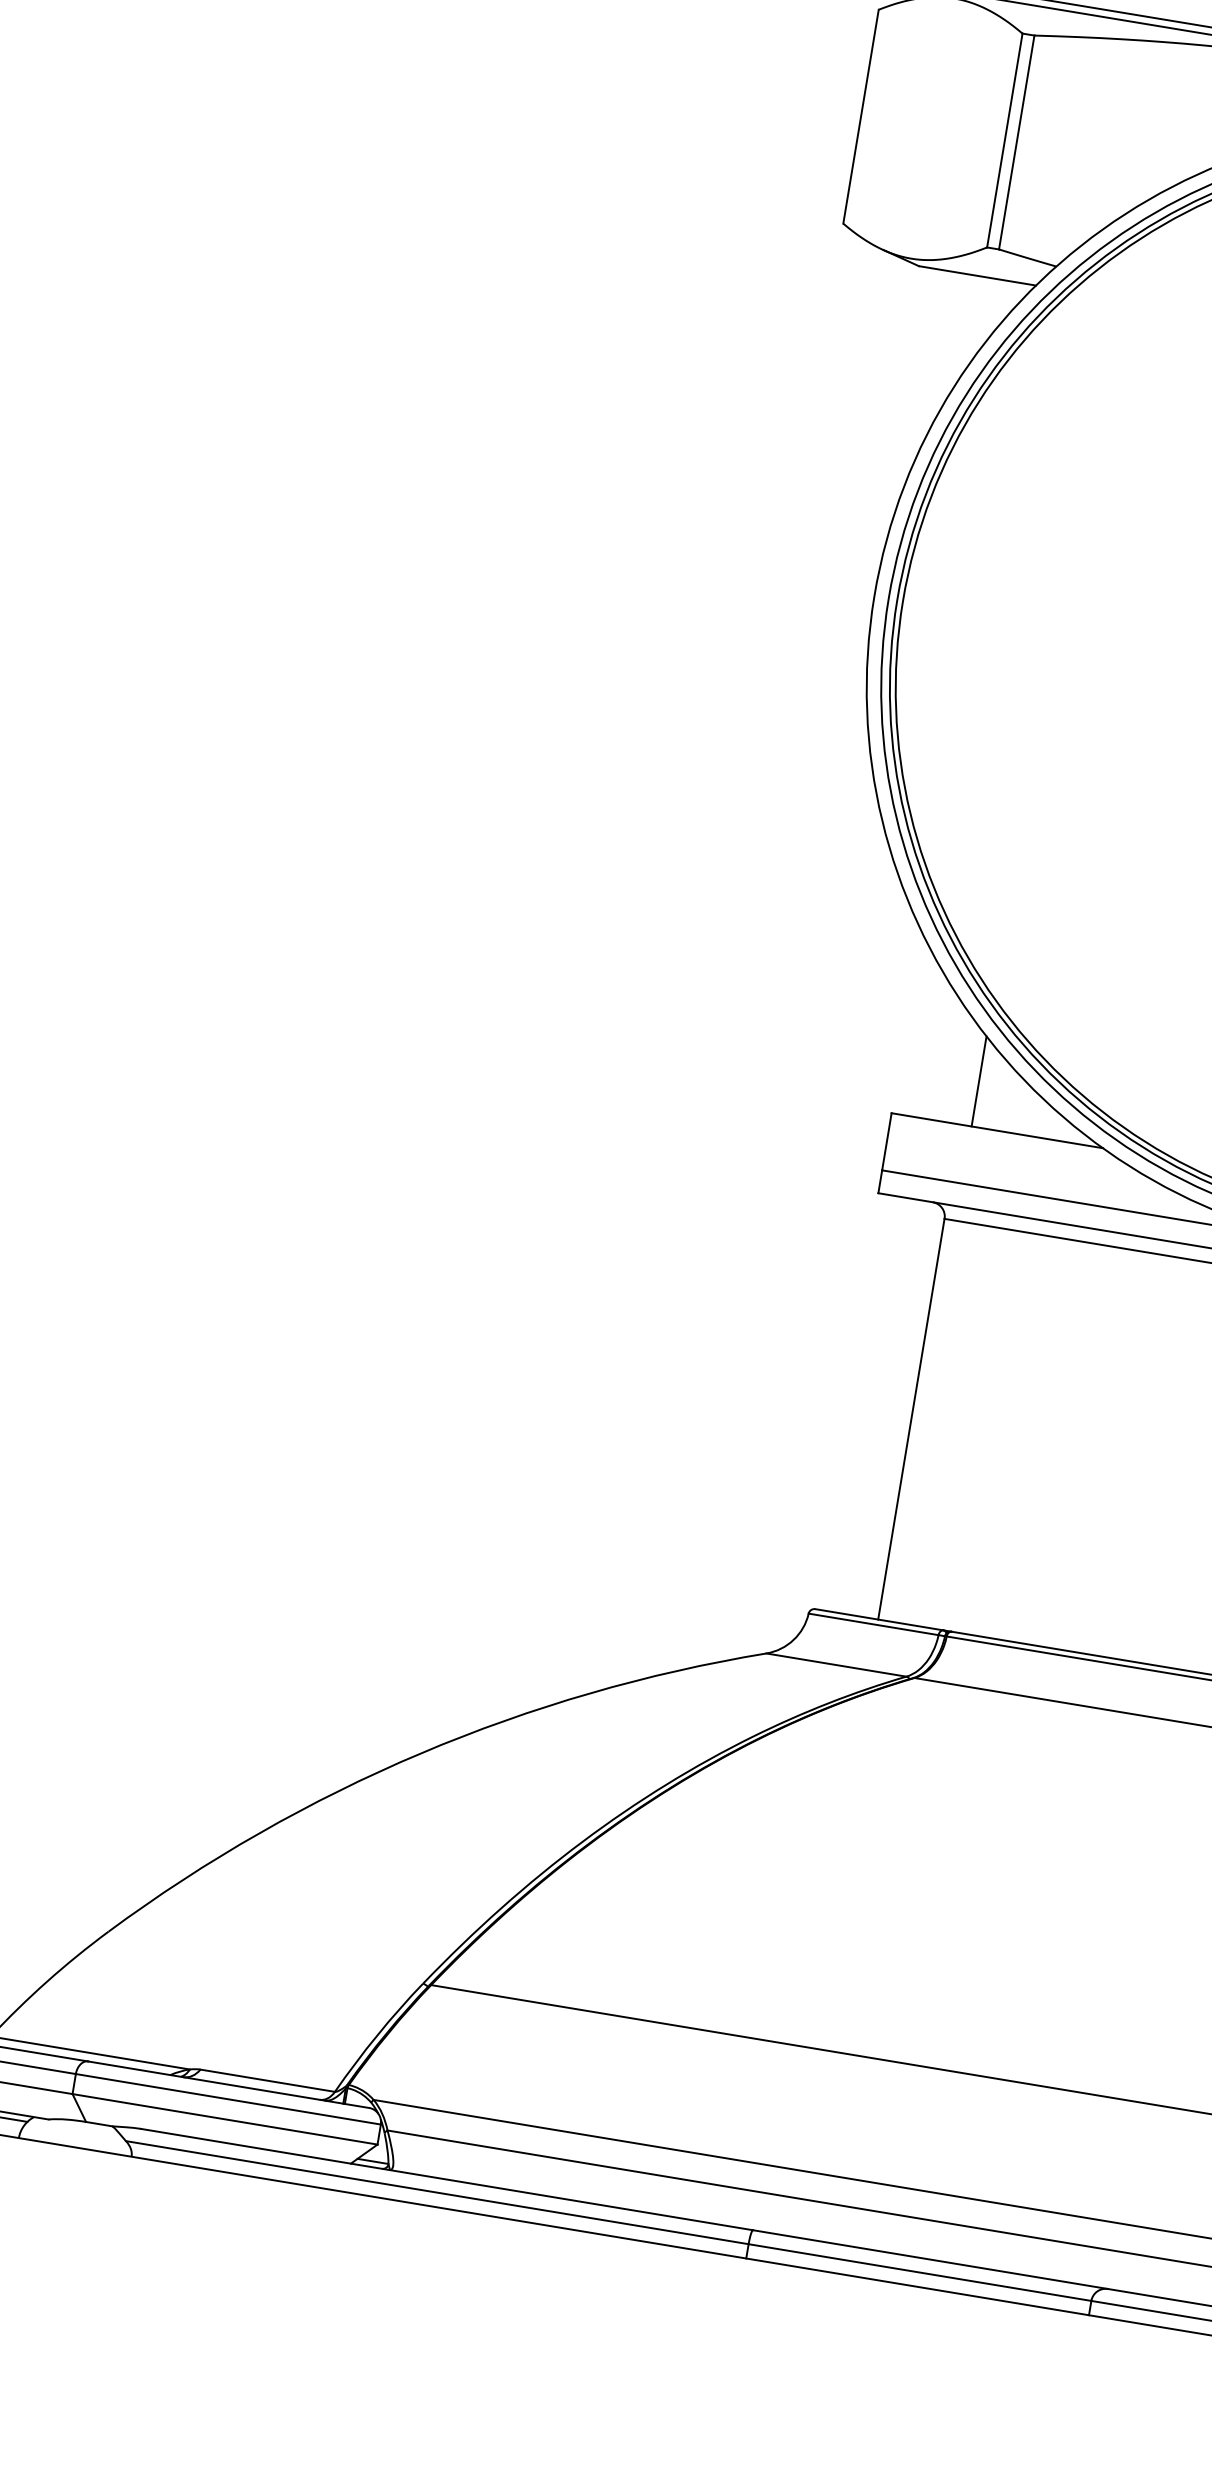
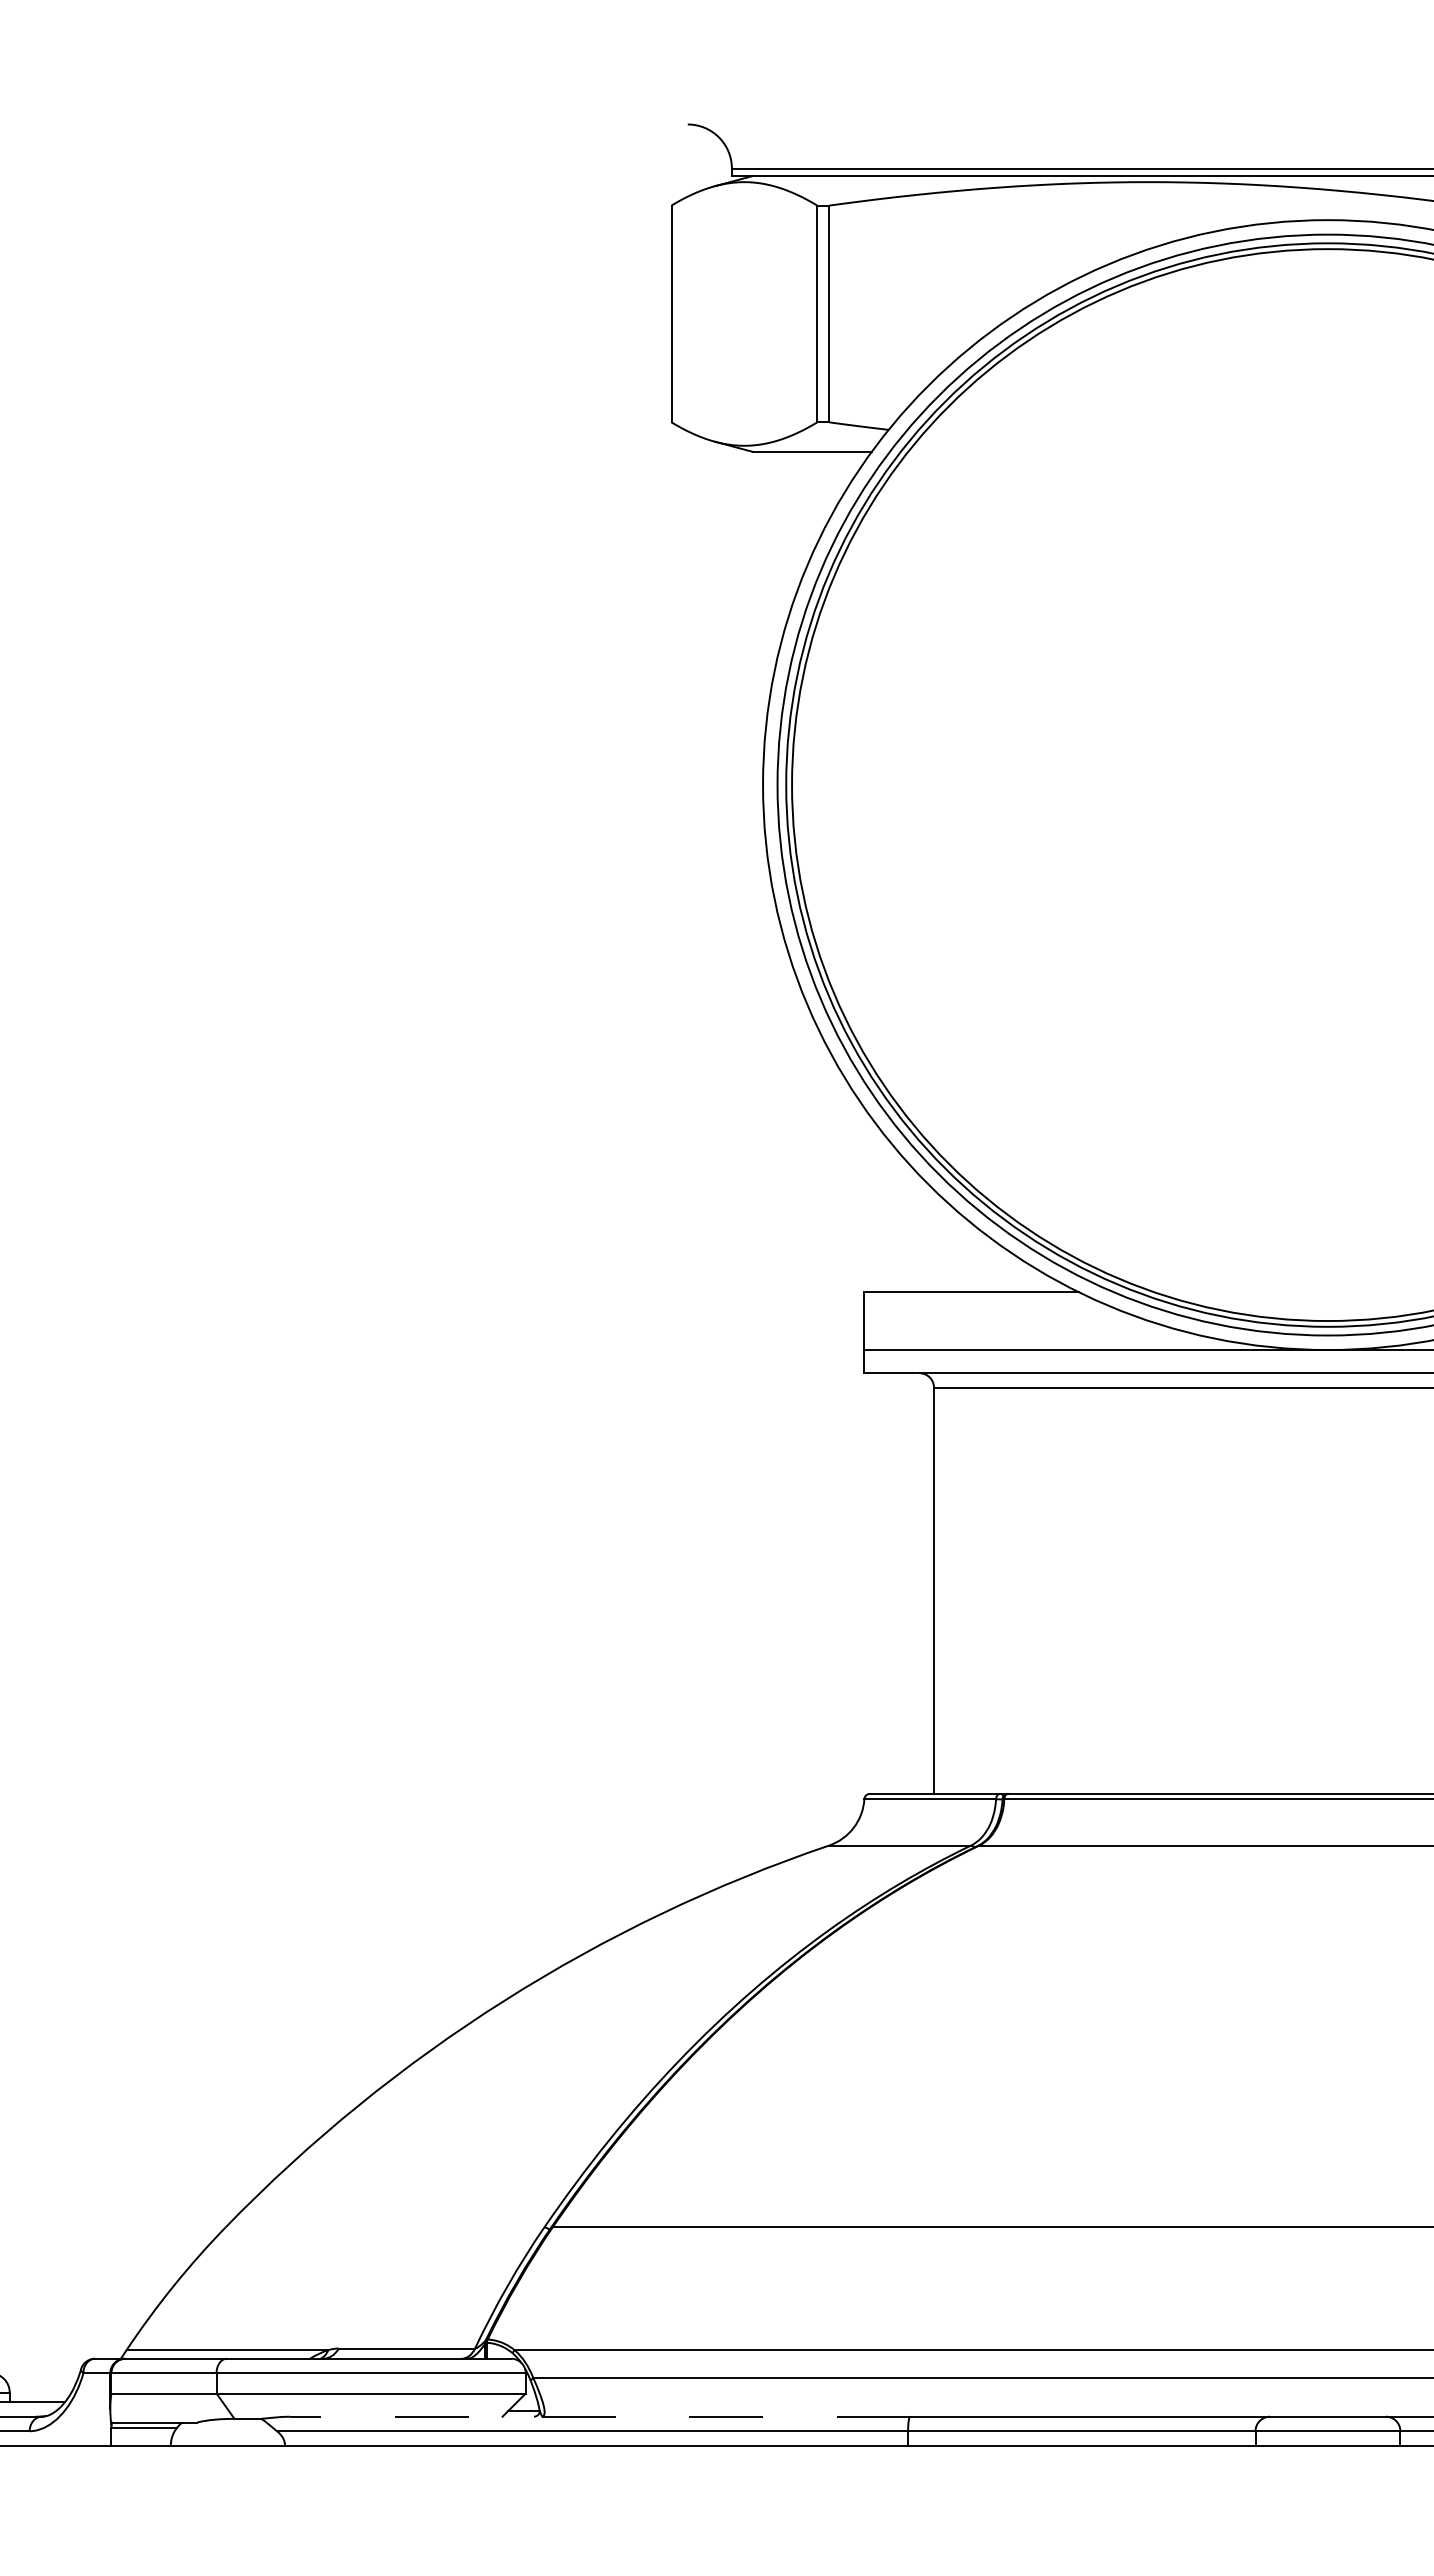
line: (979, 1081) -> (945, 1246), removed
line: (446, 2179) -> (599, 2416), solid -> dashed

